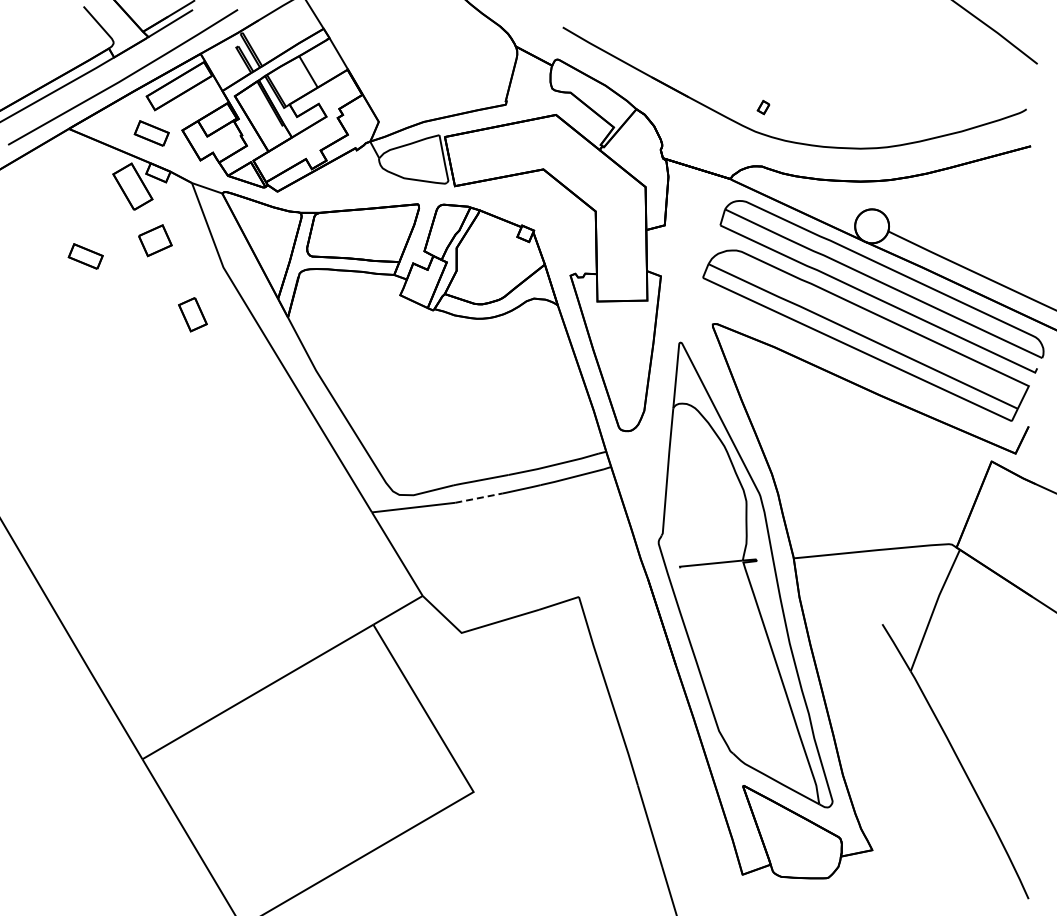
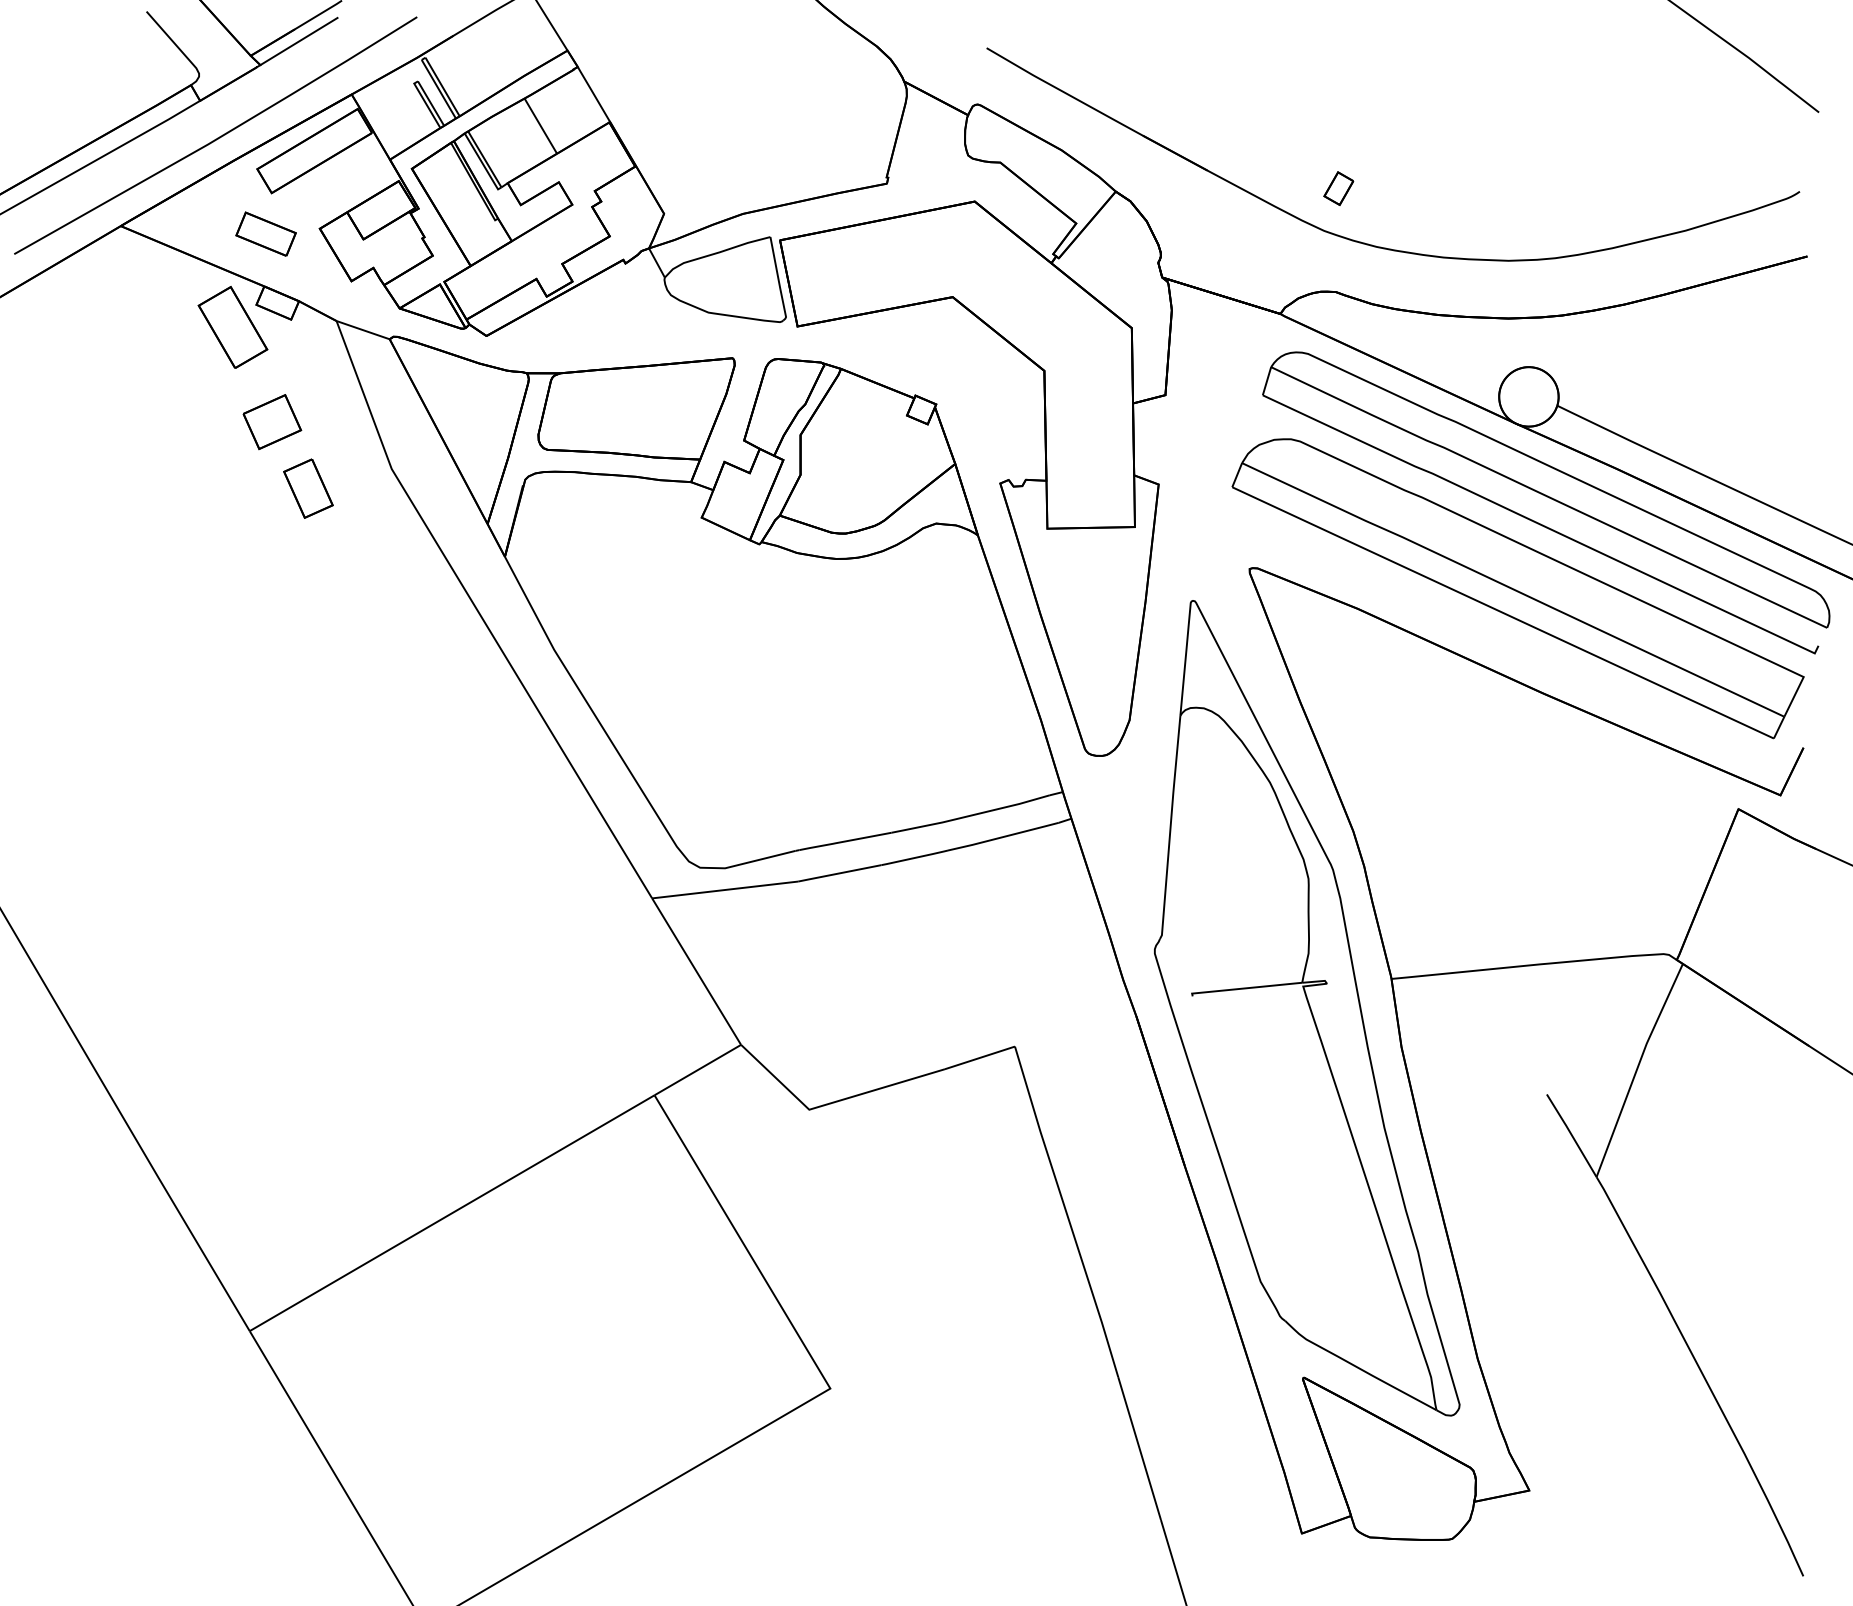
part: (763, 107) -> (1338, 188), size x1.43
part: (85, 256) -> (149, 449), removed
part: (192, 314) -> (307, 488), moved
line: (478, 498) -> (838, 874), dashed -> solid

